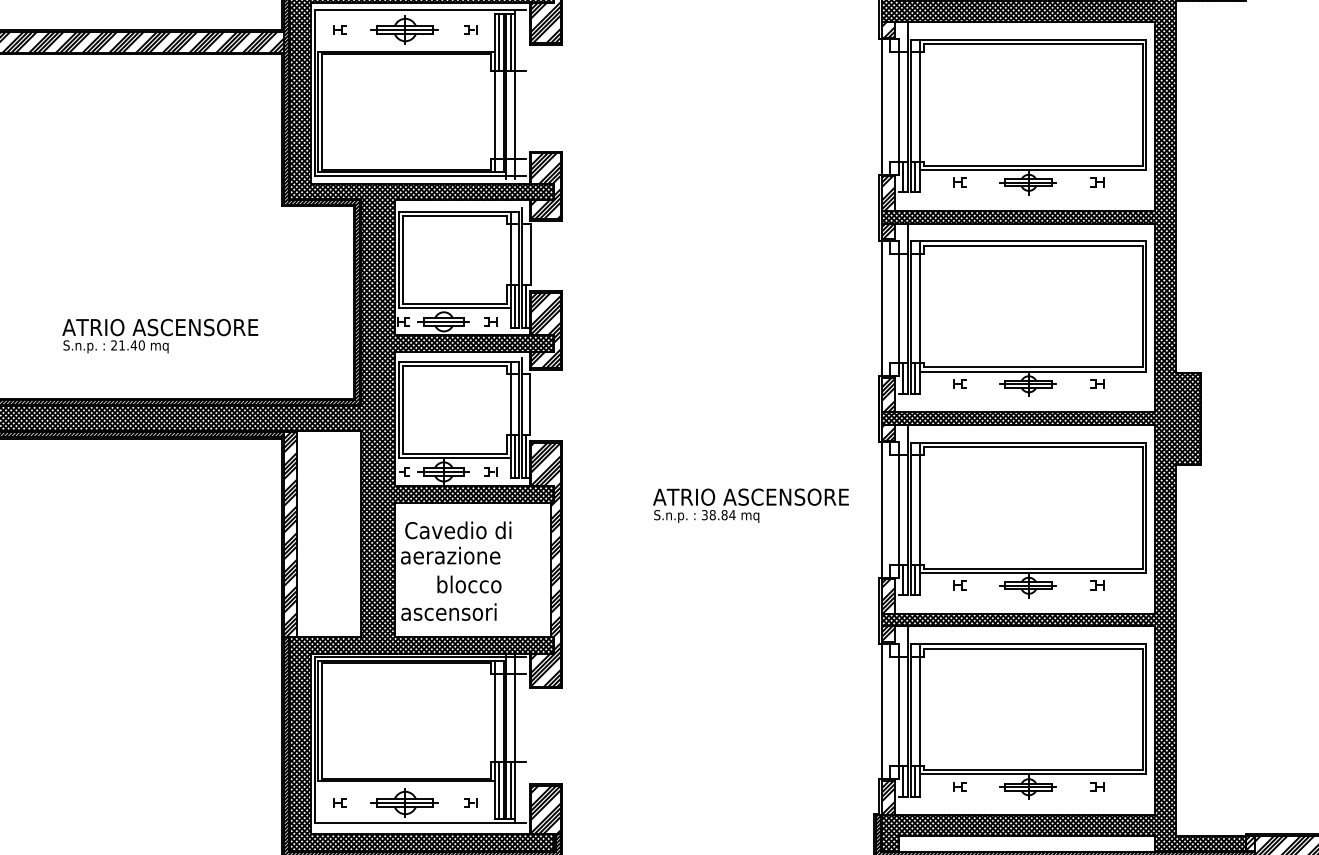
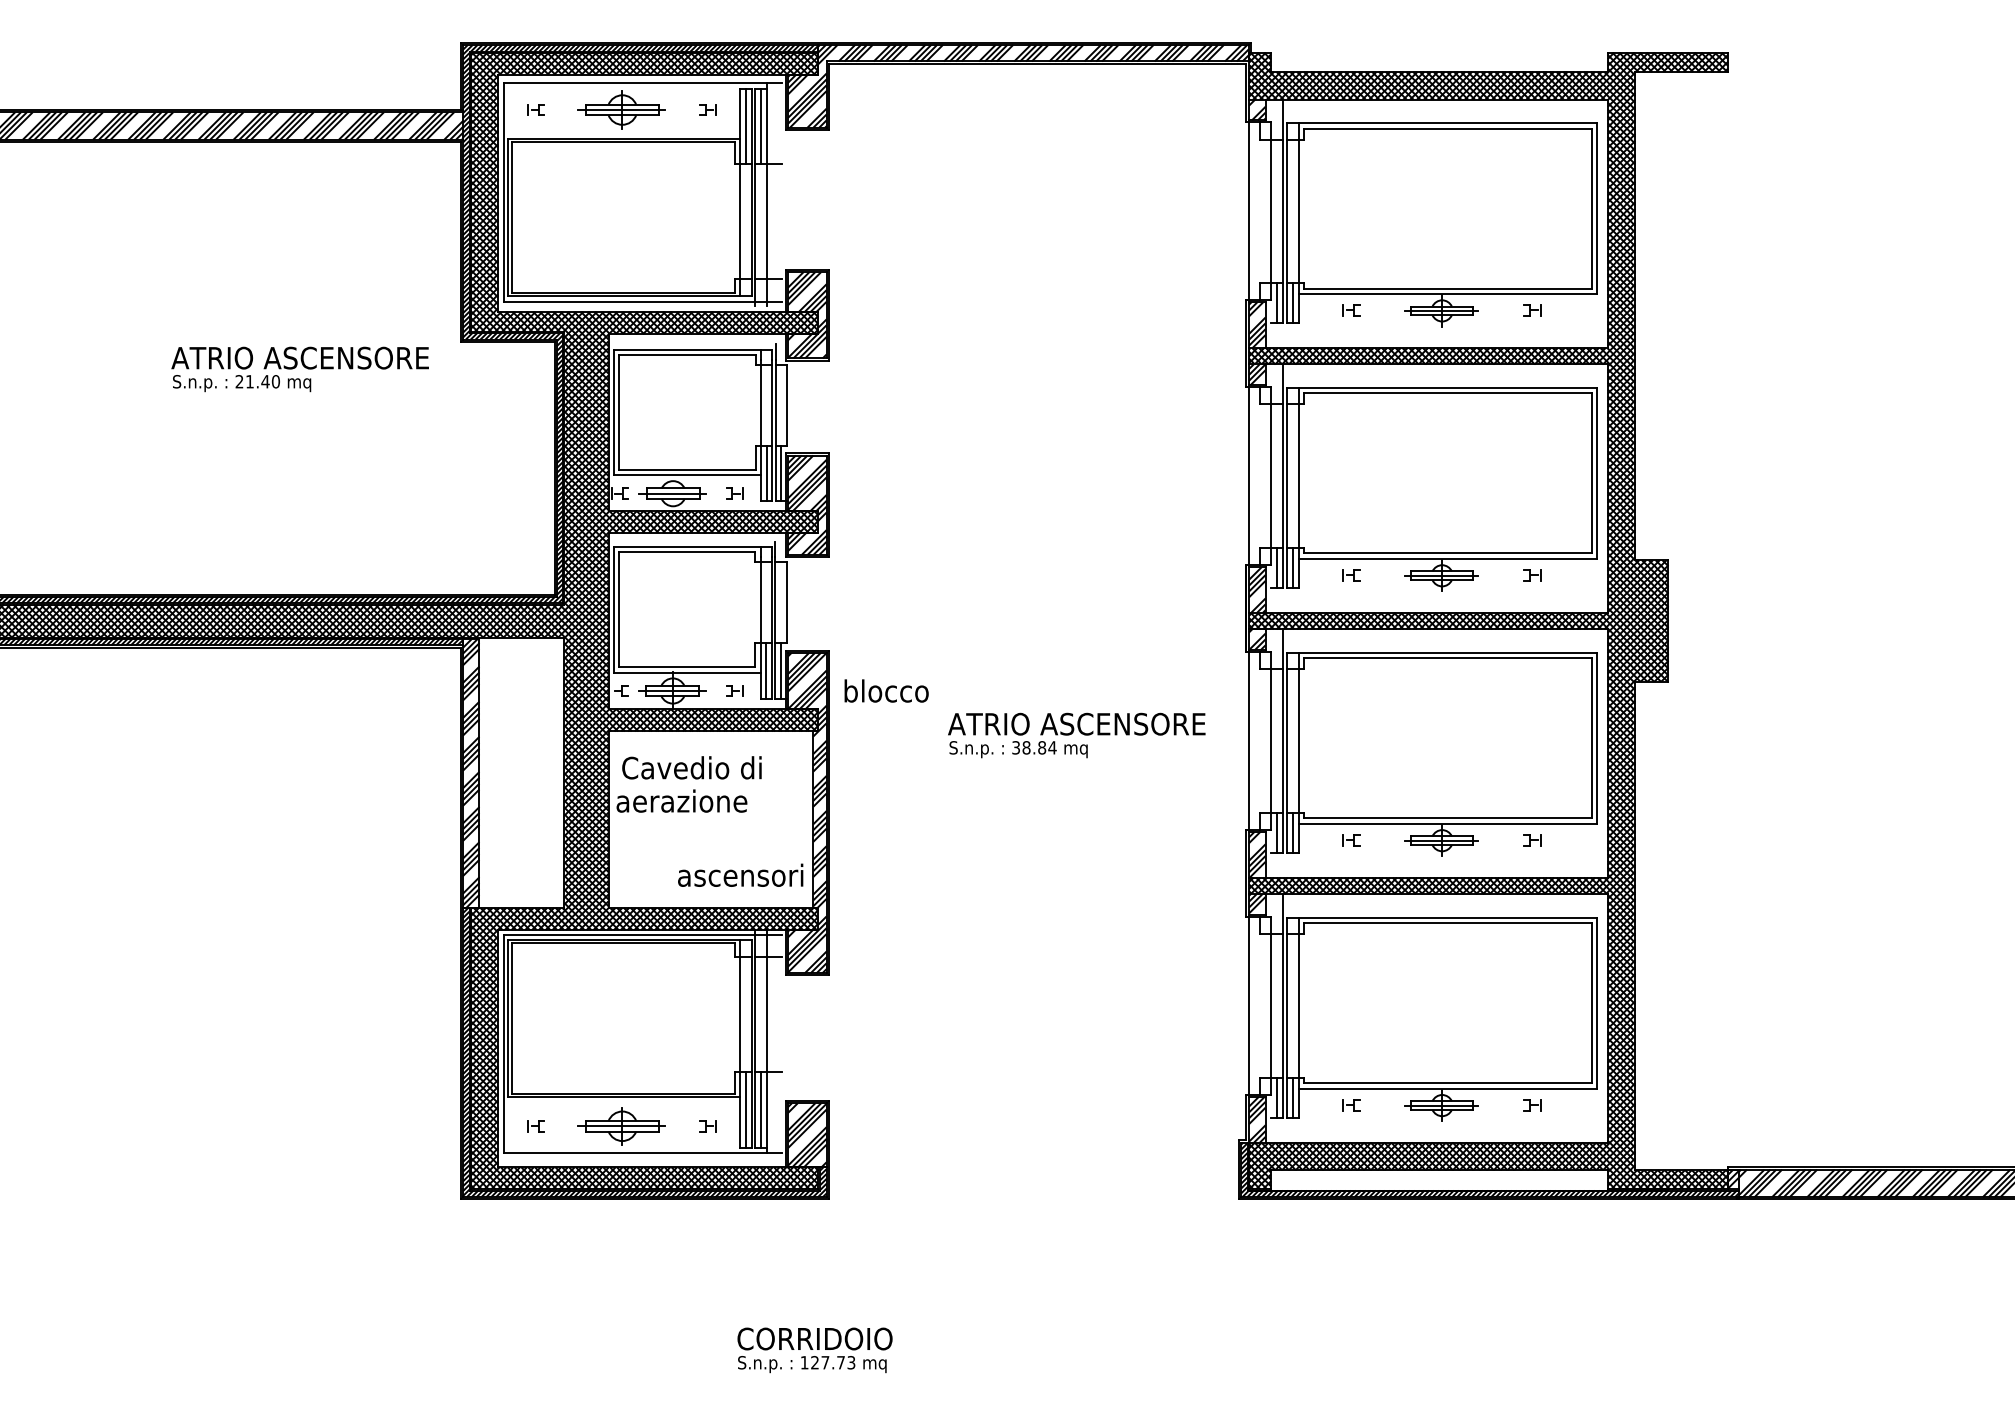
text: (159, 336) -> (299, 369), moved
text: (469, 584) -> (886, 690), moved
text: (448, 611) -> (740, 874), moved

